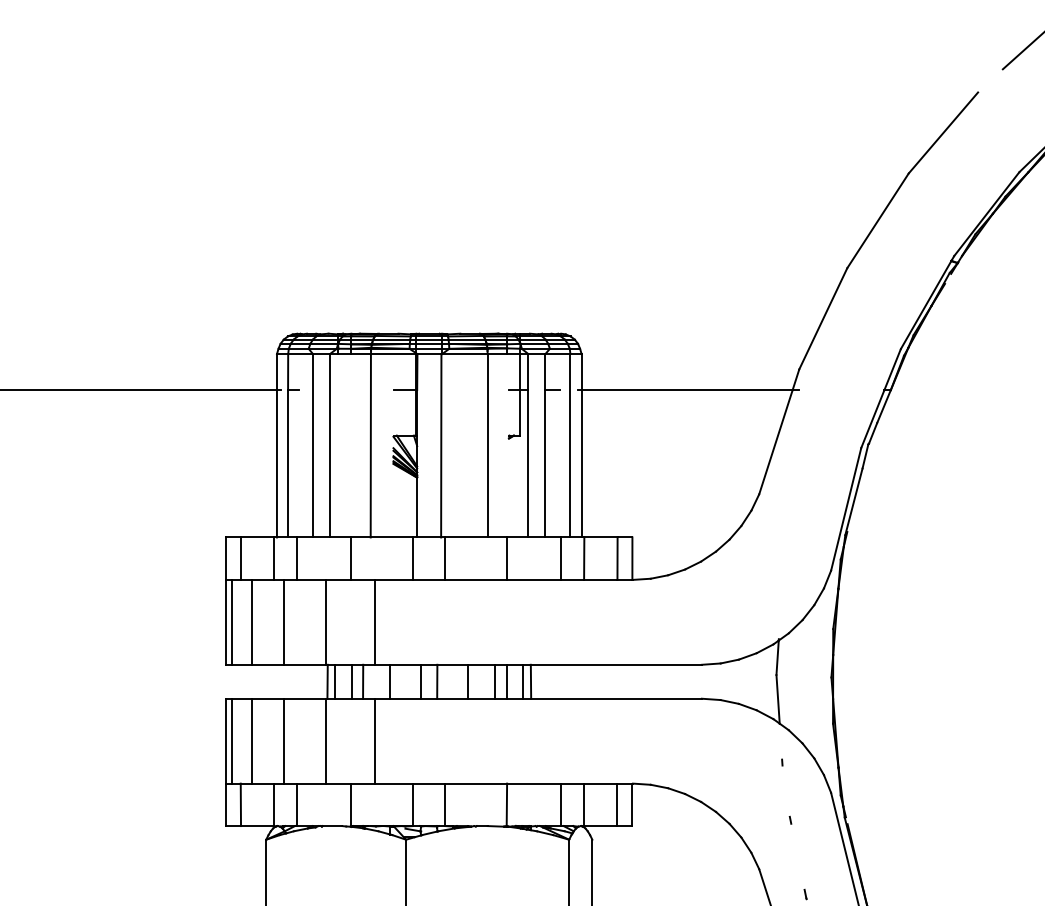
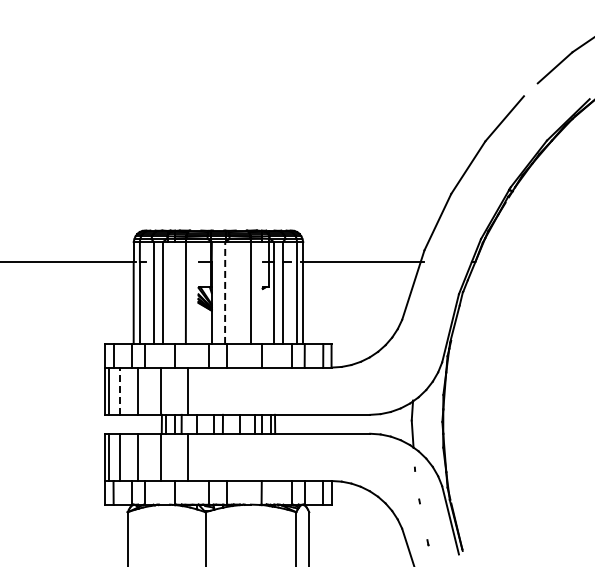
line: (441, 445) -> (225, 292), solid -> dashed
line: (251, 622) -> (119, 391), solid -> dashed

